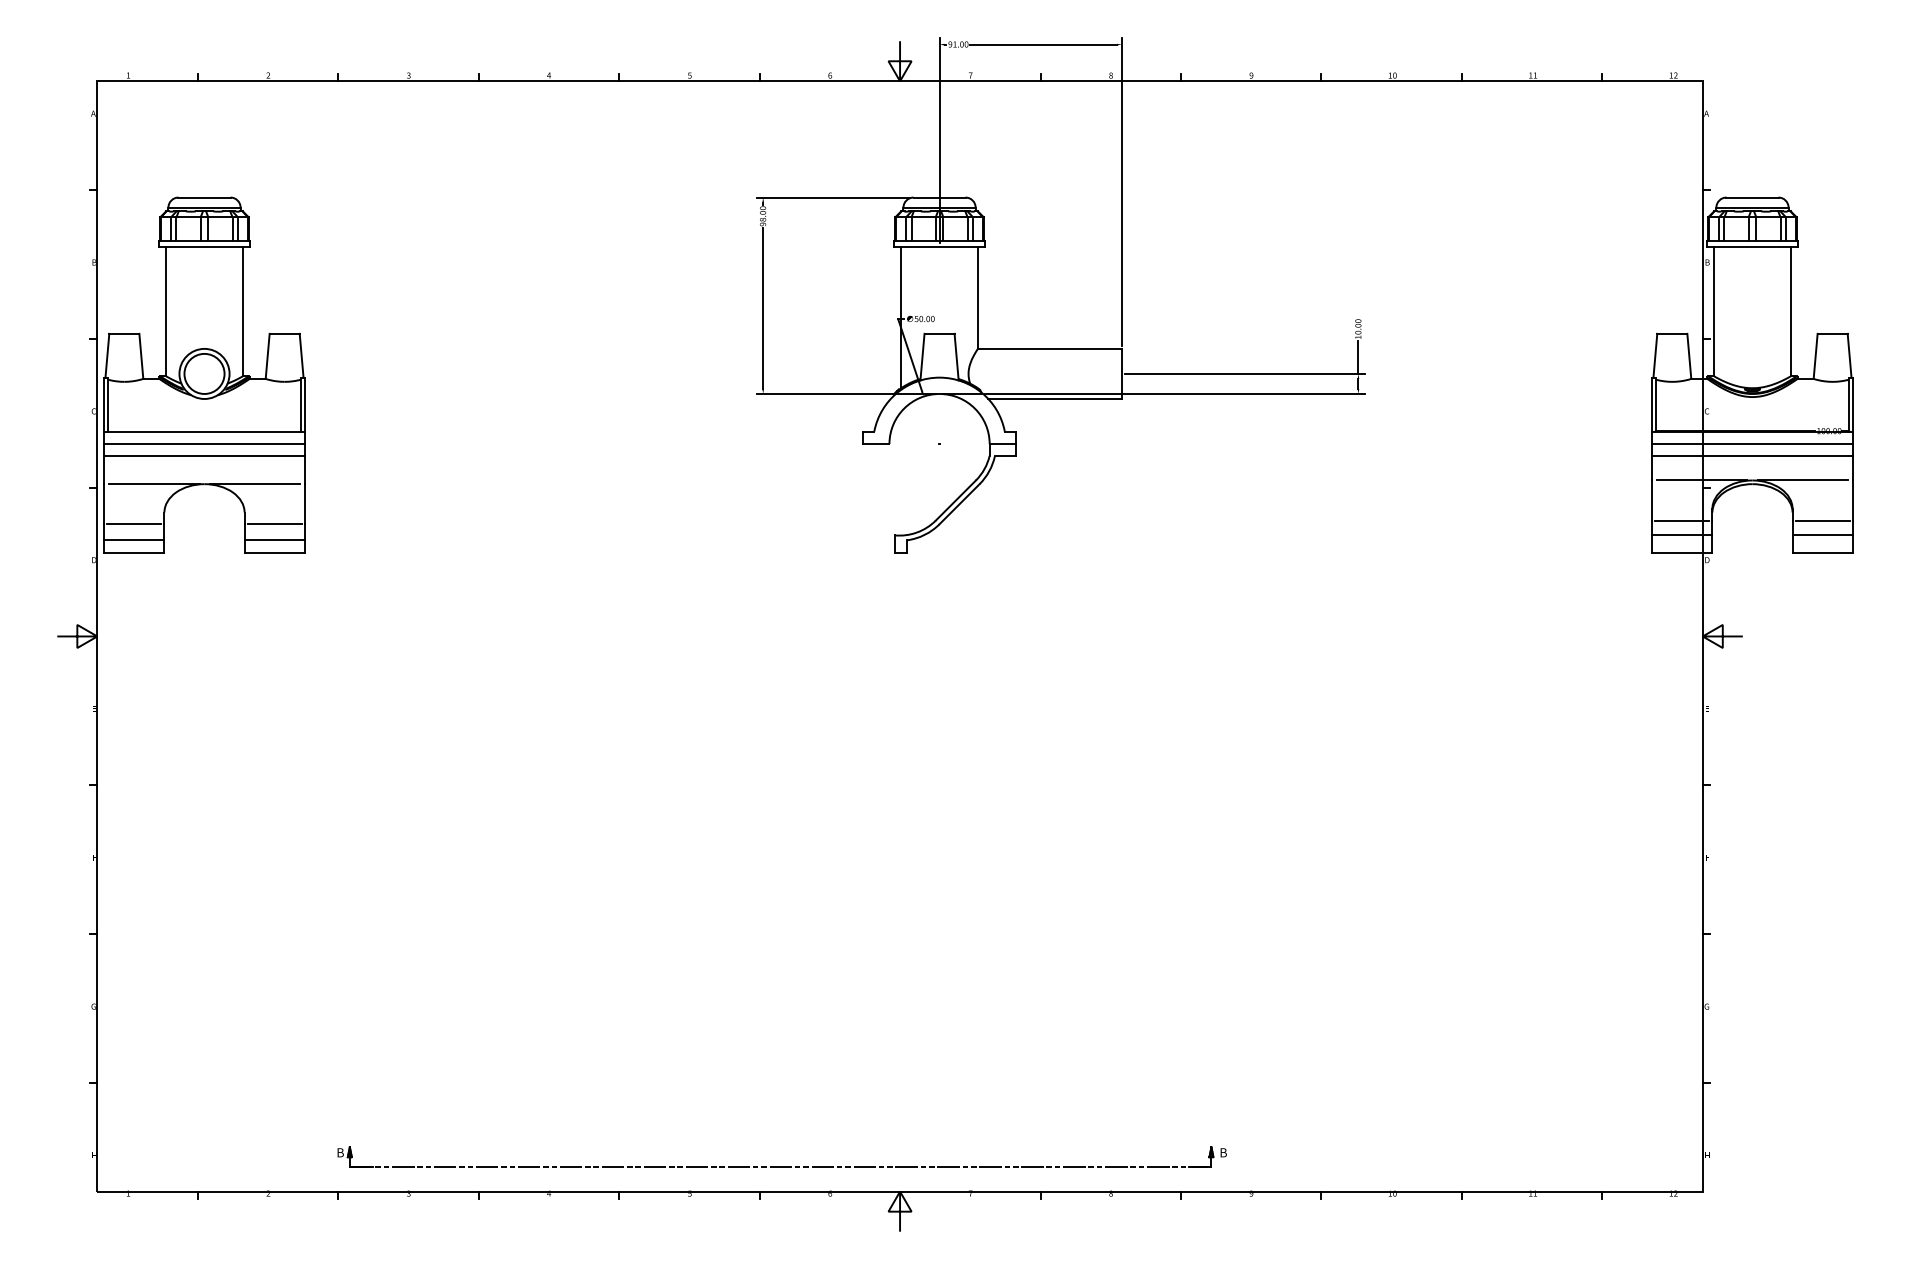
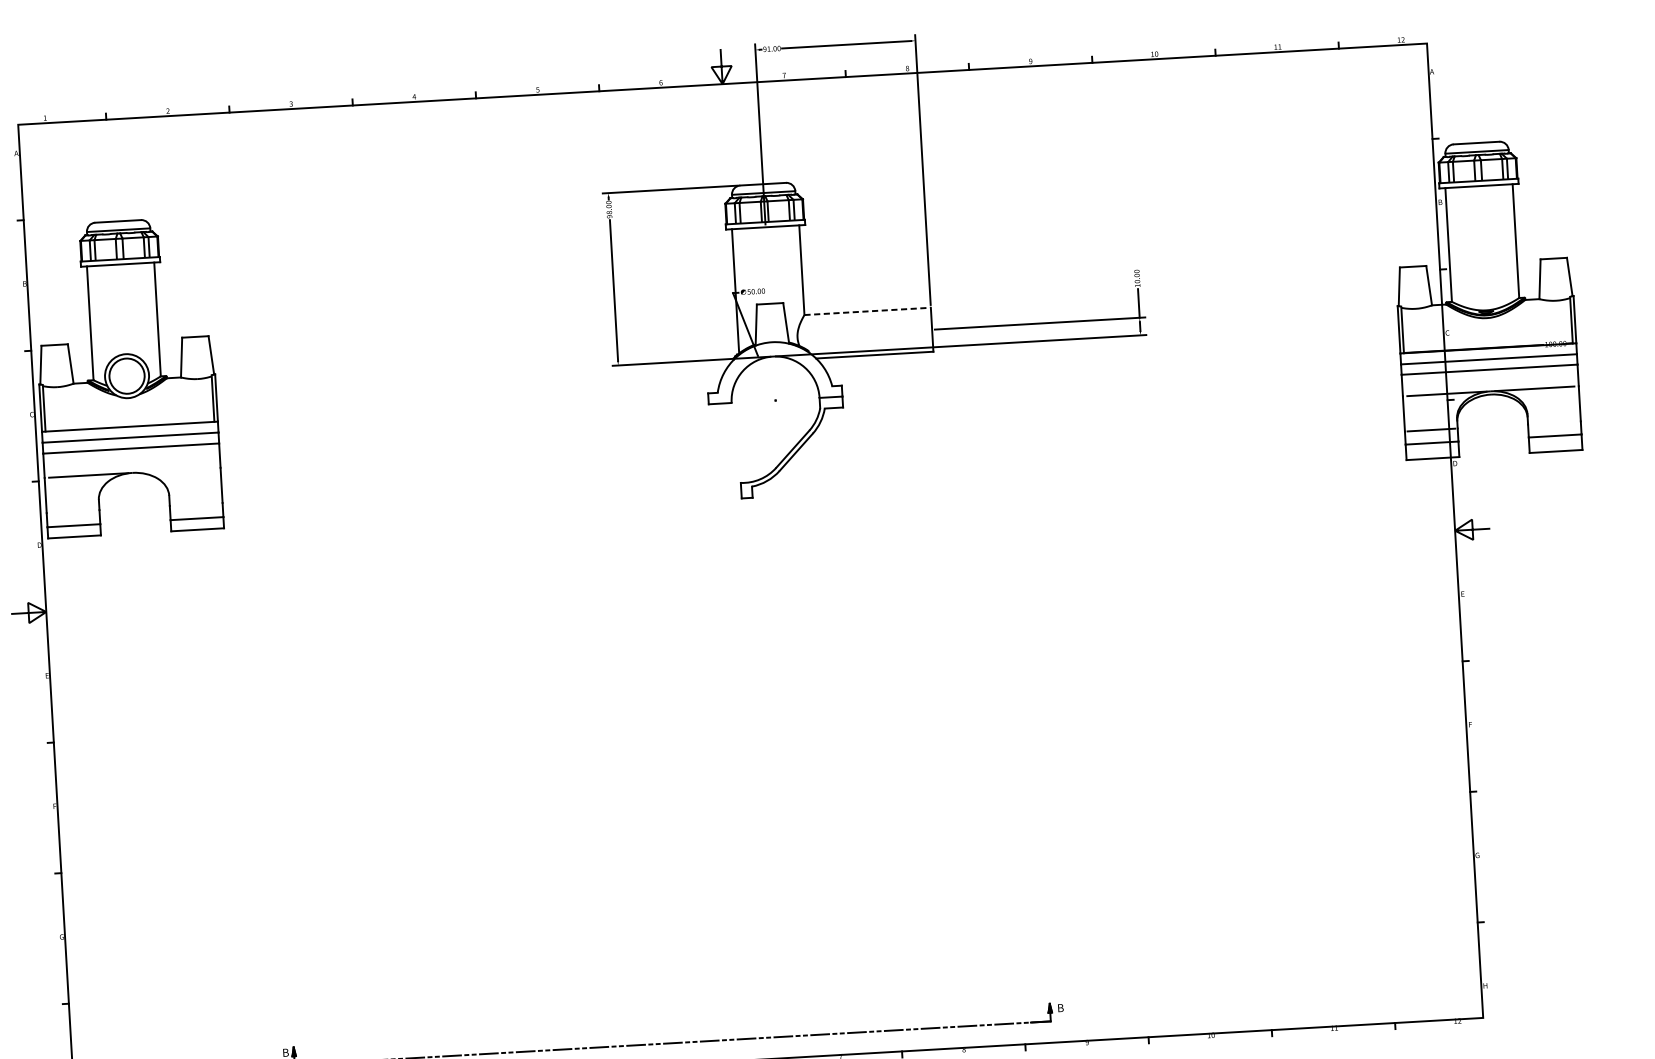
line: (1050, 348) -> (868, 311), solid -> dashed
line: (254, 484) -> (176, 470), removed
line: (1822, 520) -> (1554, 422), removed
line: (134, 524) -> (73, 511), removed
line: (274, 524) -> (196, 504), removed

